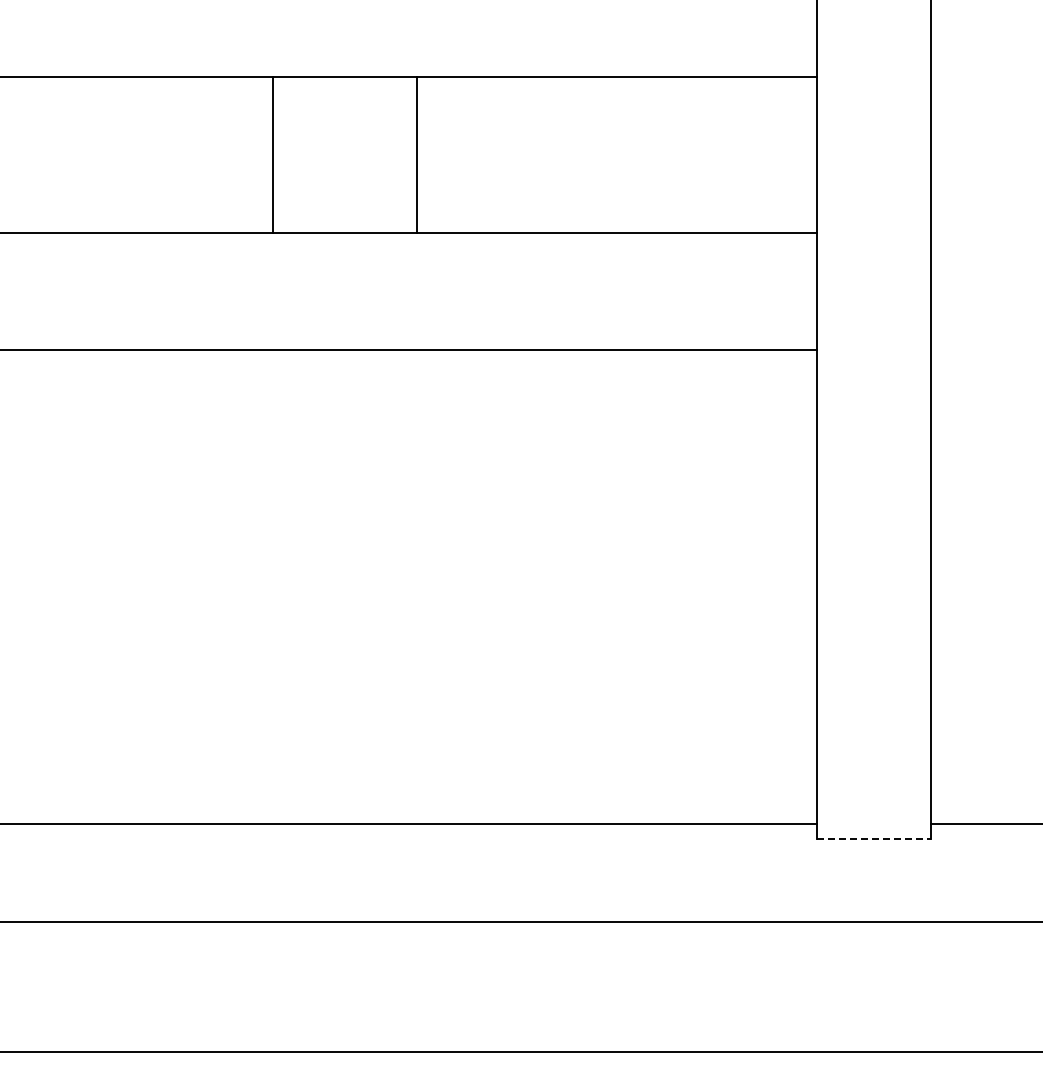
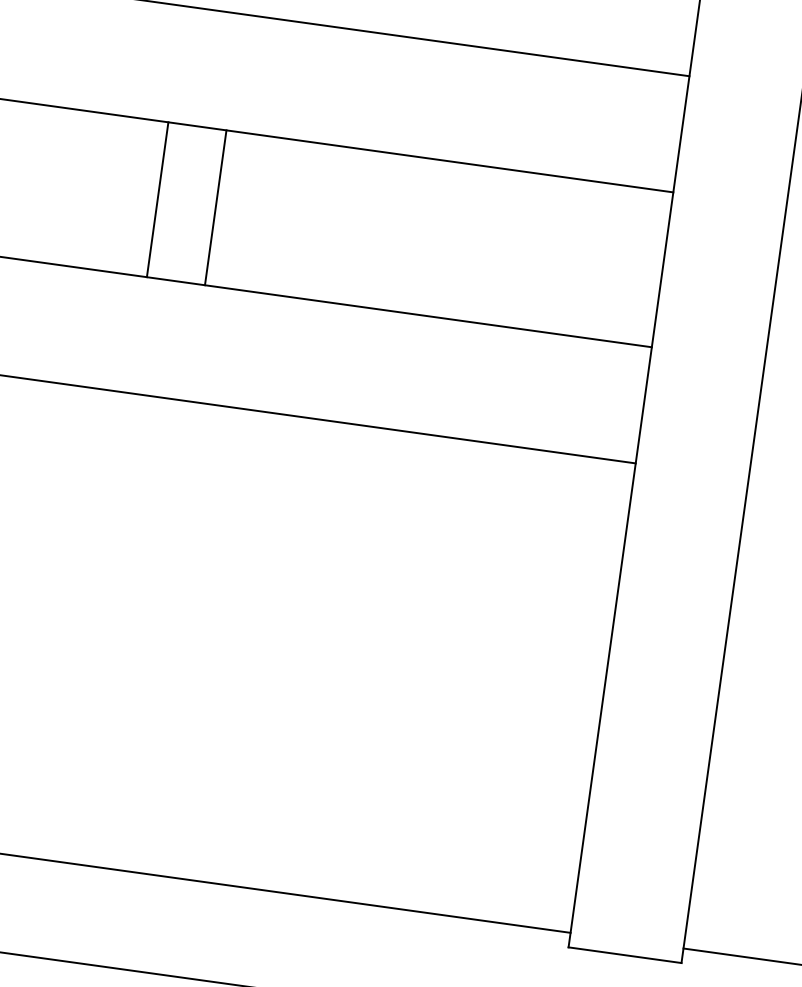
line: (273, 154) -> (157, 199), moved
line: (417, 154) -> (216, 207), moved
line: (874, 838) -> (625, 954), dashed -> solid

